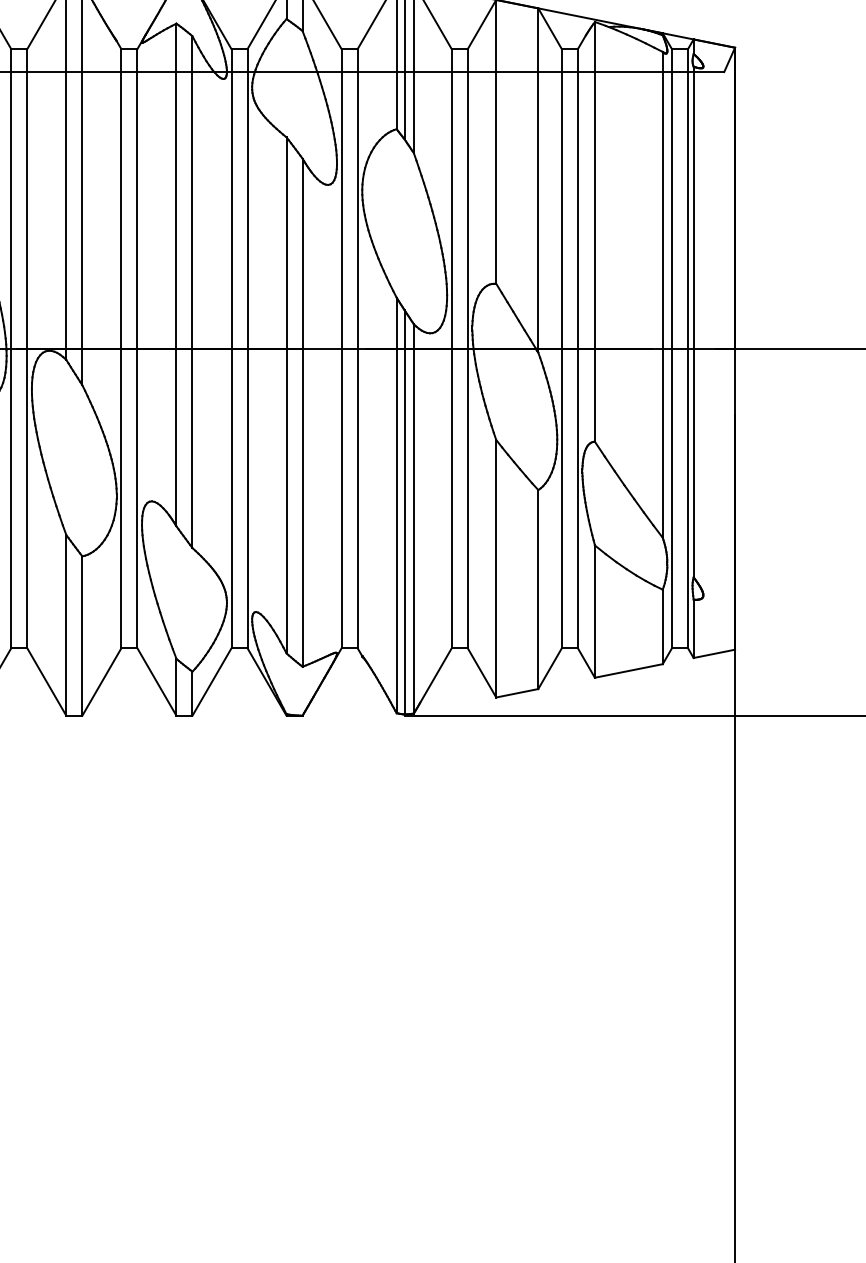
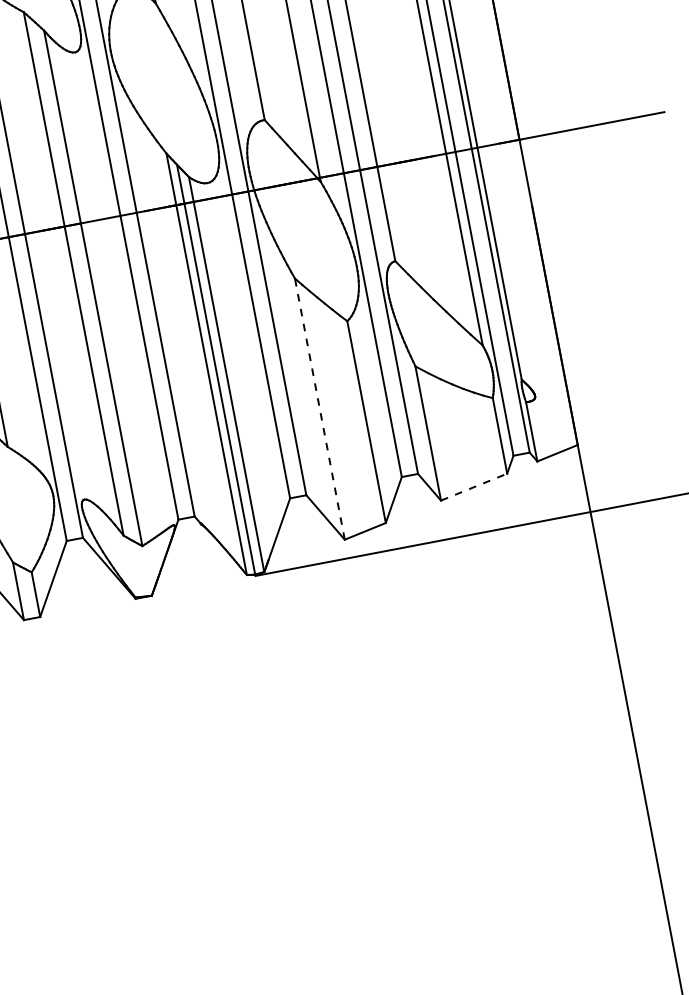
line: (496, 568) -> (320, 408), solid -> dashed
line: (628, 670) -> (473, 486), solid -> dashed

